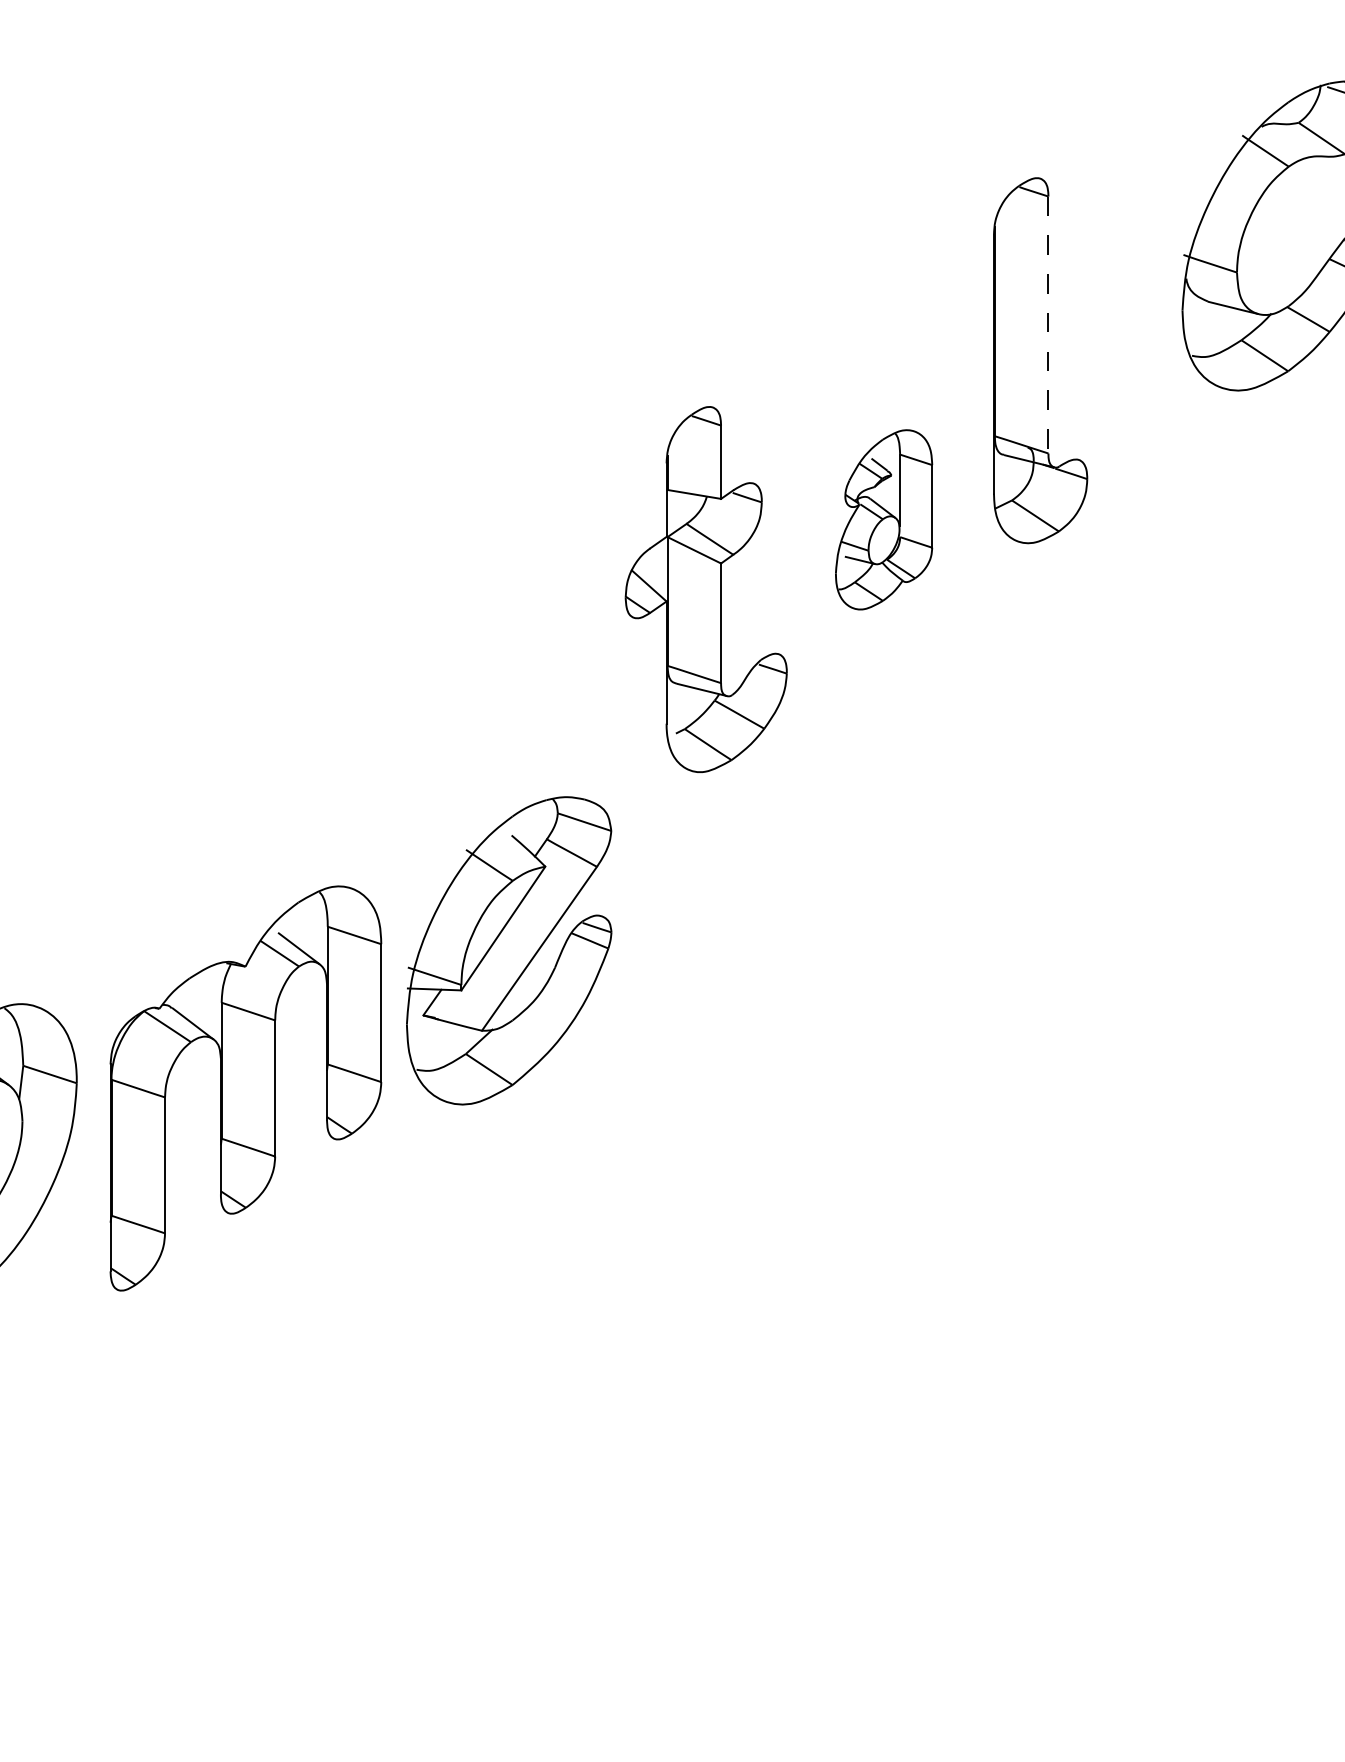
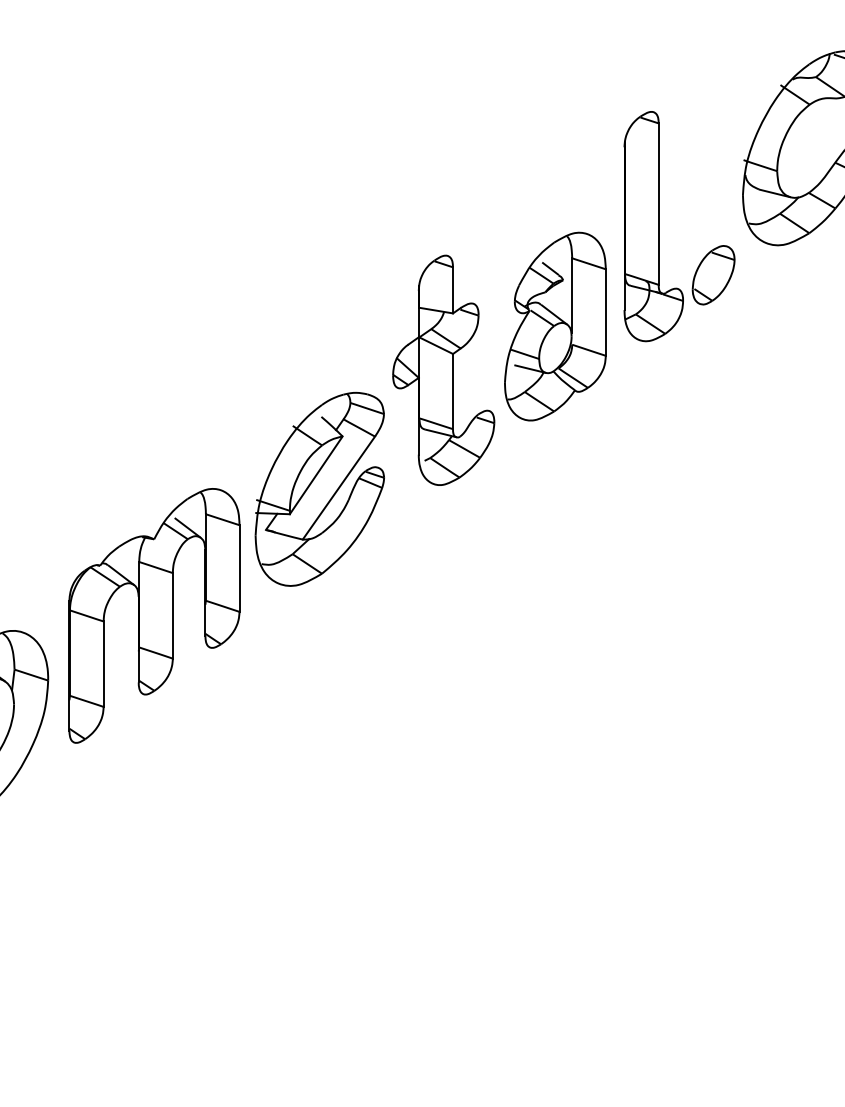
line: (1048, 325) -> (658, 204), dashed -> solid
part: (1135, 438) -> (713, 275), added
part: (884, 519) -> (555, 326), size x1.67
part: (508, 949) -> (319, 488), moved
part: (245, 1087) -> (154, 615), moved

